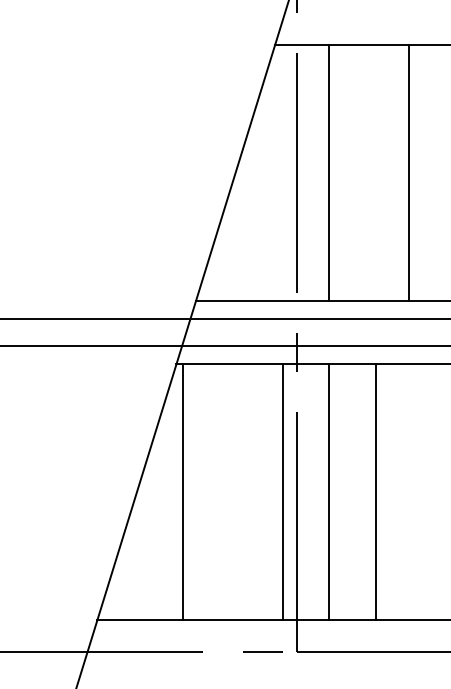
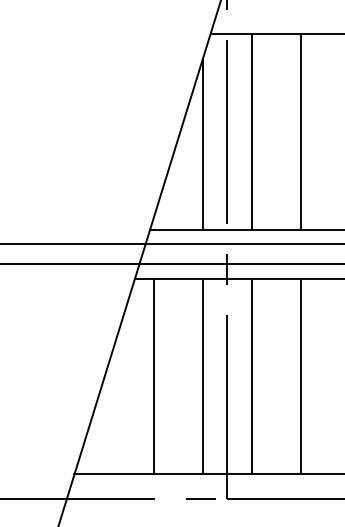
line: (408, 171) -> (300, 131), moved
line: (264, 188) -> (202, 144), added
line: (182, 492) -> (153, 376), moved
line: (283, 492) -> (202, 376), moved
line: (375, 492) -> (300, 376), moved

